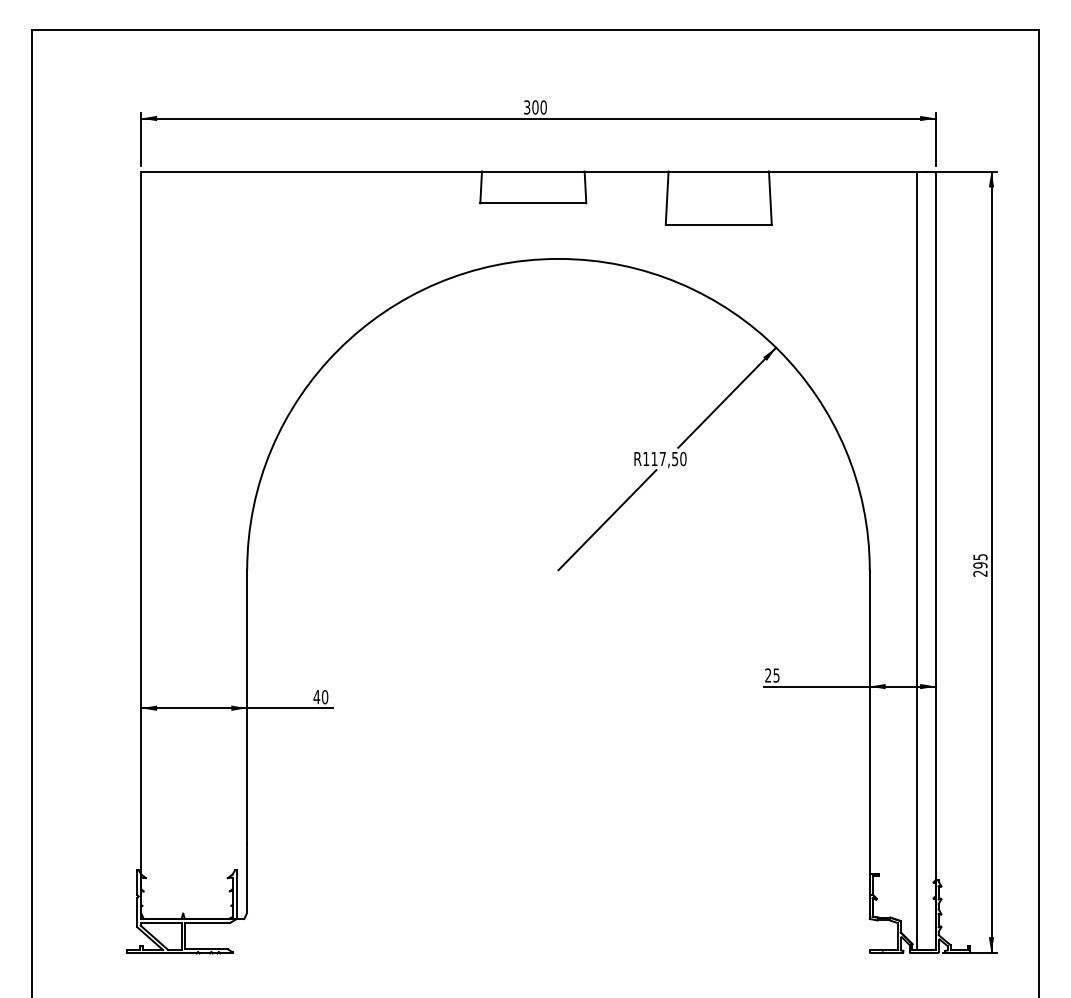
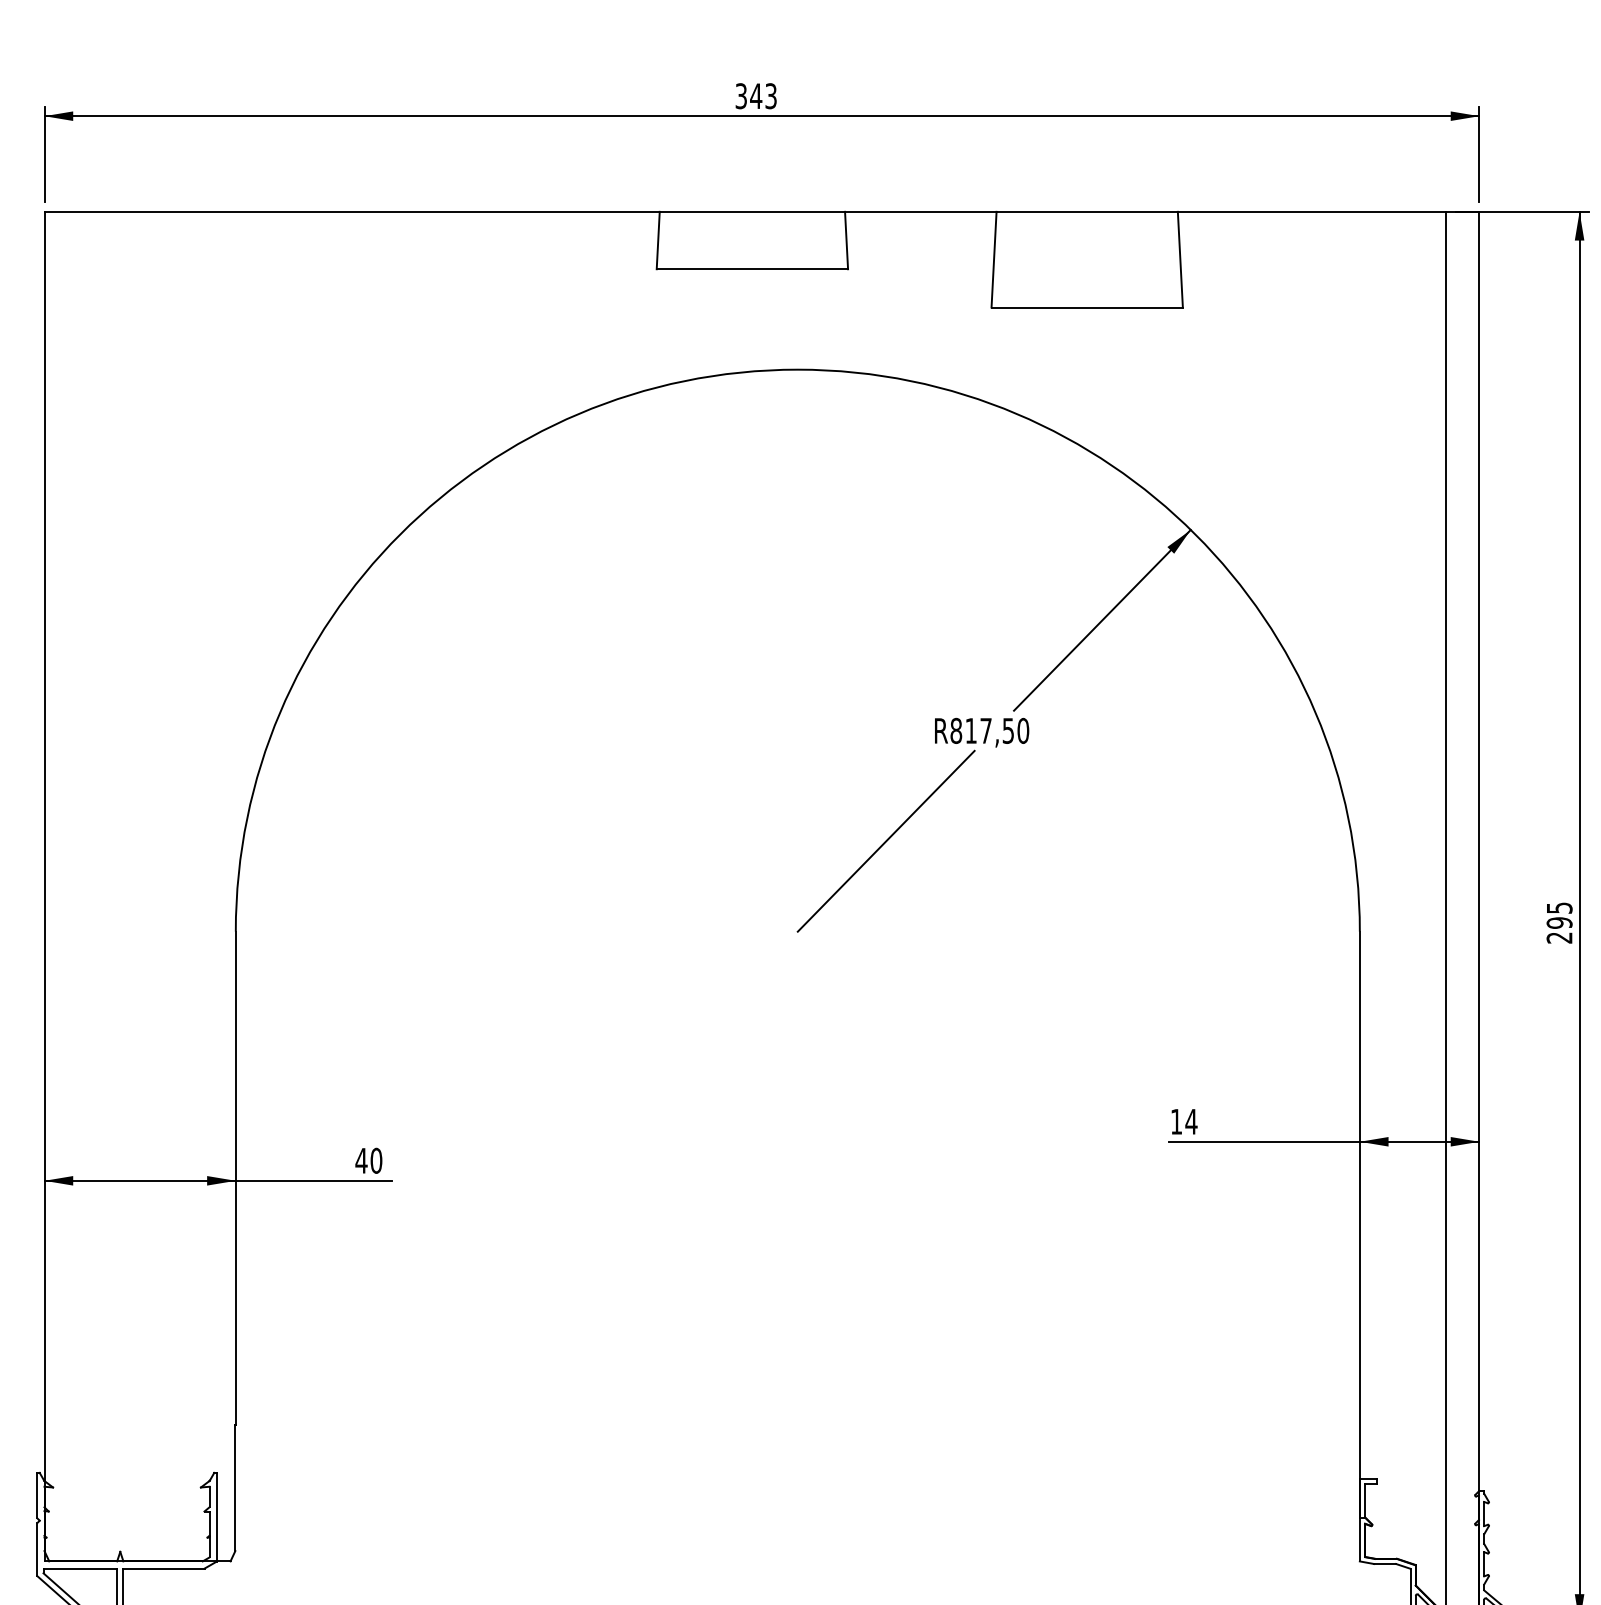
text: (539, 107) -> (763, 96), 300 -> 343
text: (646, 458) -> (956, 729), R117,50 -> R817,50
text: (772, 675) -> (1184, 1121), 25 -> 14

